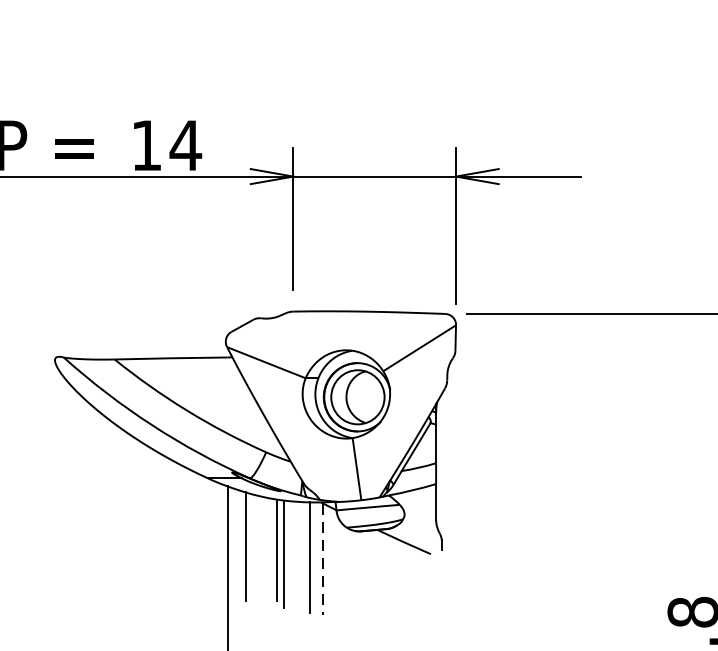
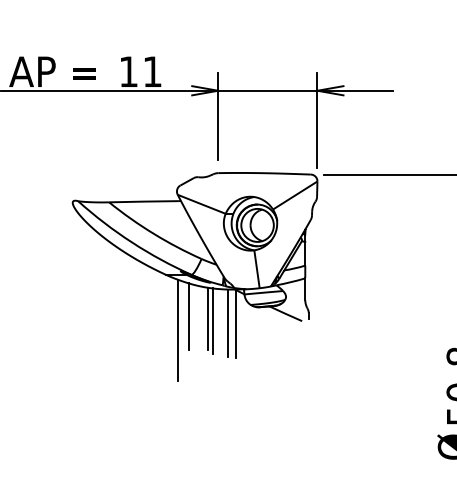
text: (185, 145) -> (152, 71), 14 -> 11
line: (323, 559) -> (236, 324), dashed -> solid

